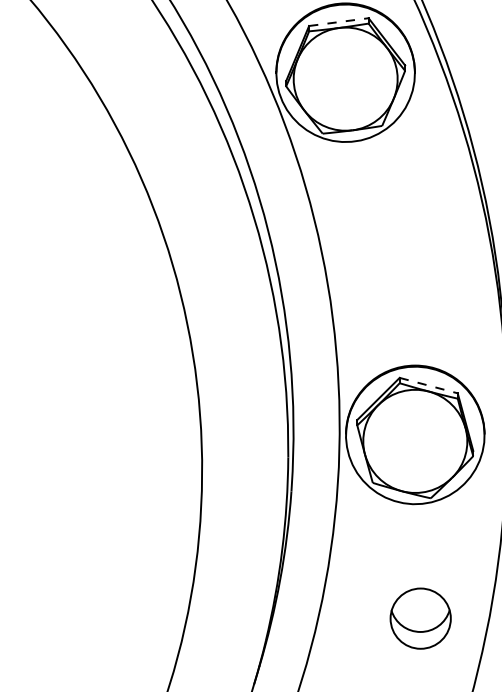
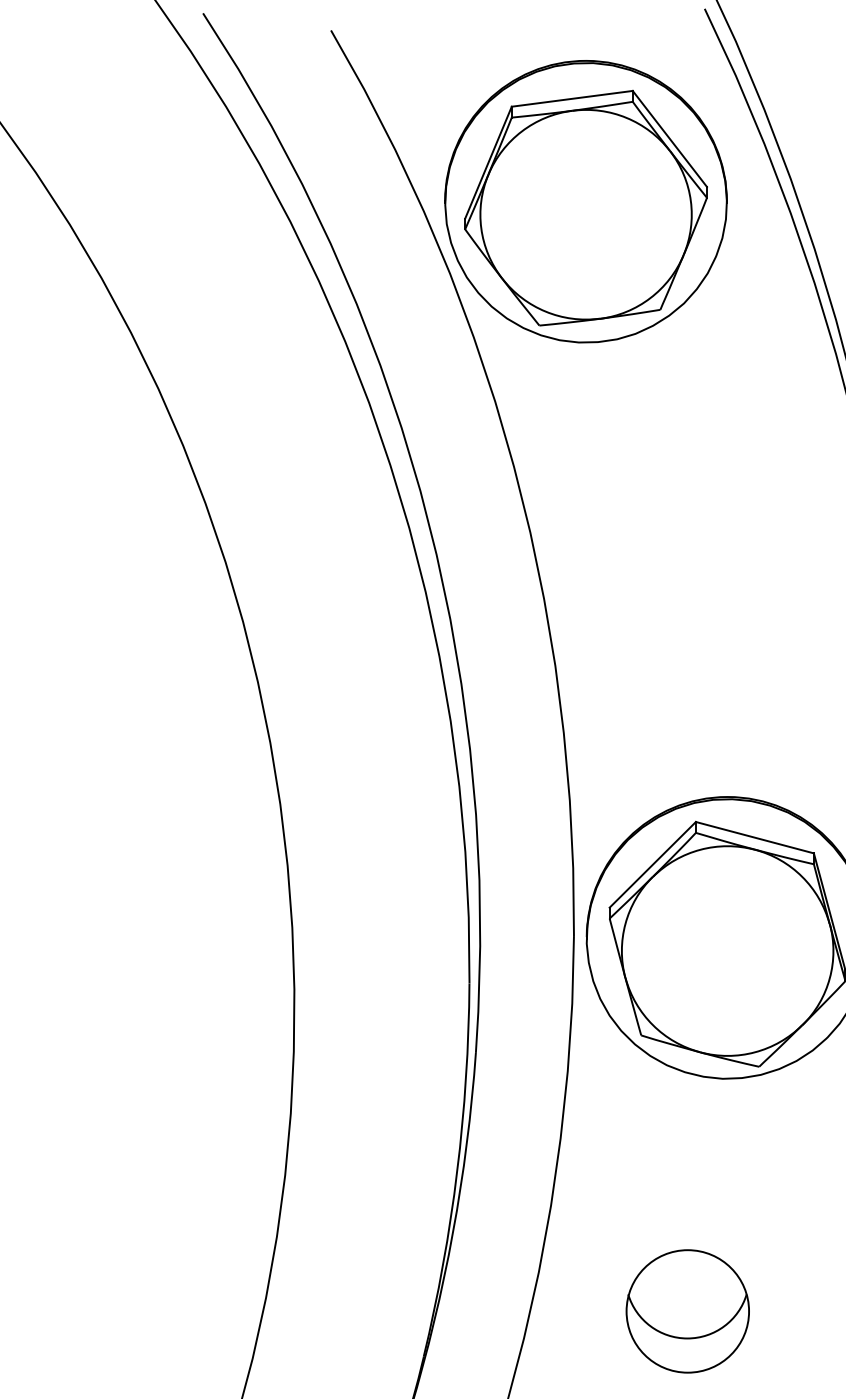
line: (339, 22) -> (573, 99), dashed -> solid
line: (429, 385) -> (756, 837), dashed -> solid
part: (420, 618) -> (687, 1311), moved

